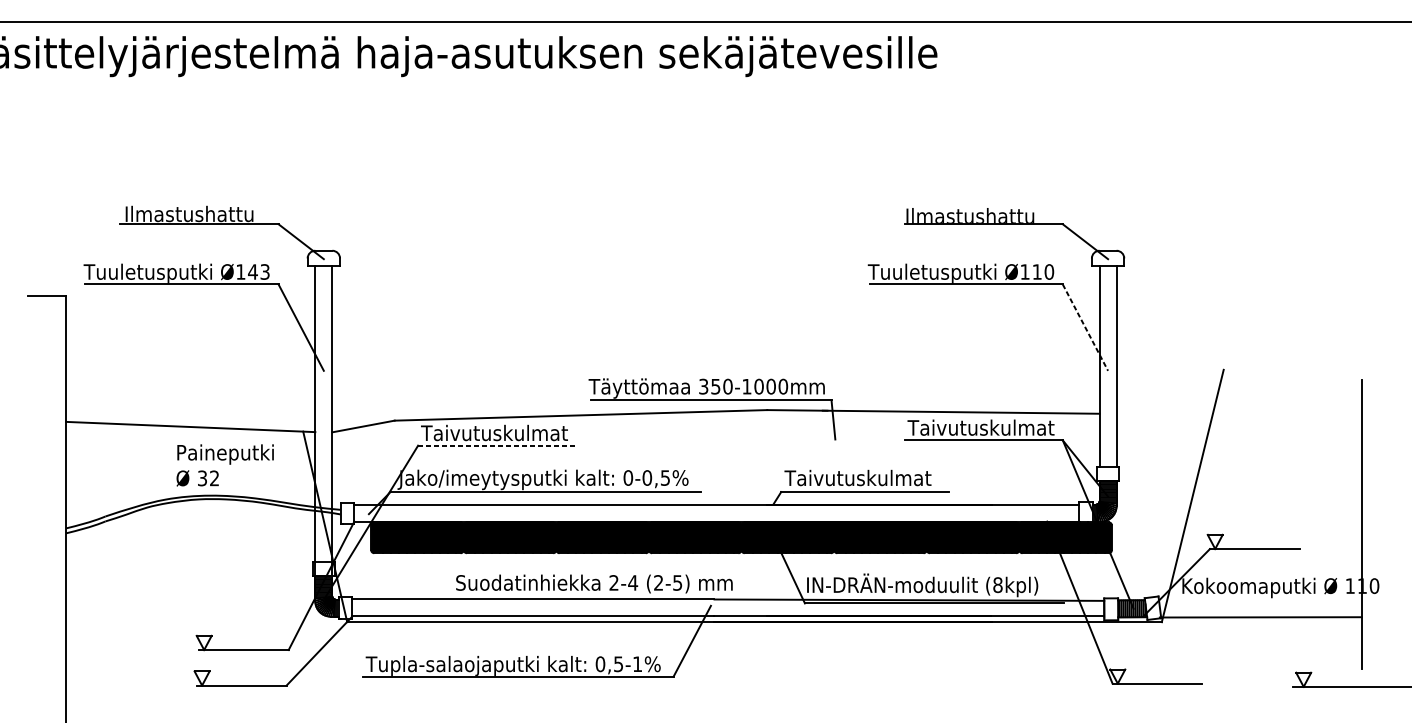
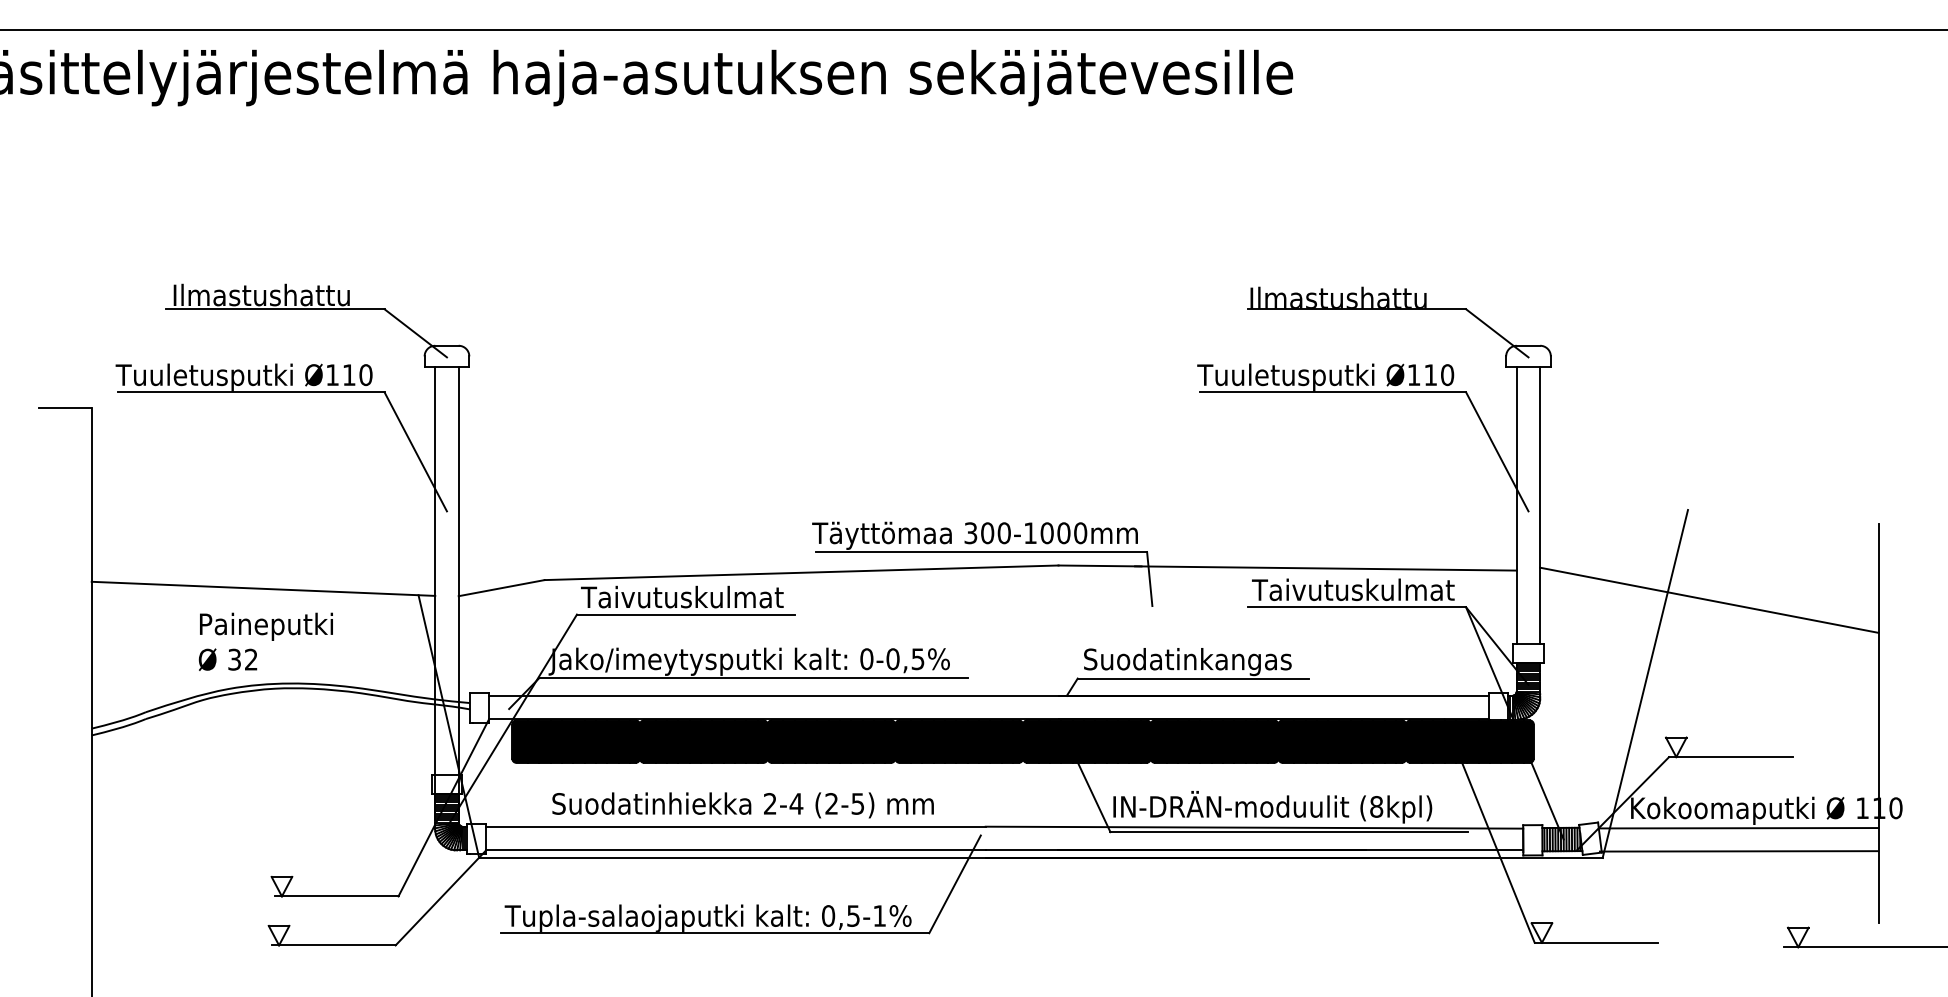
text: (258, 272) -> (357, 375), Ø143 -> Ø110
line: (1085, 328) -> (1497, 452), dashed -> solid
text: (715, 386) -> (987, 533), 350-1000mm -> 300-1000mm
line: (1239, 434) -> (1709, 599), added
line: (497, 445) -> (686, 614), dashed -> solid
text: (224, 465) -> (265, 641), moved
text: (860, 480) -> (1186, 662), Taivutuskulmat -> Suodatinkangas
text: (593, 584) -> (742, 805), moved
line: (1261, 600) -> (1739, 828), added

